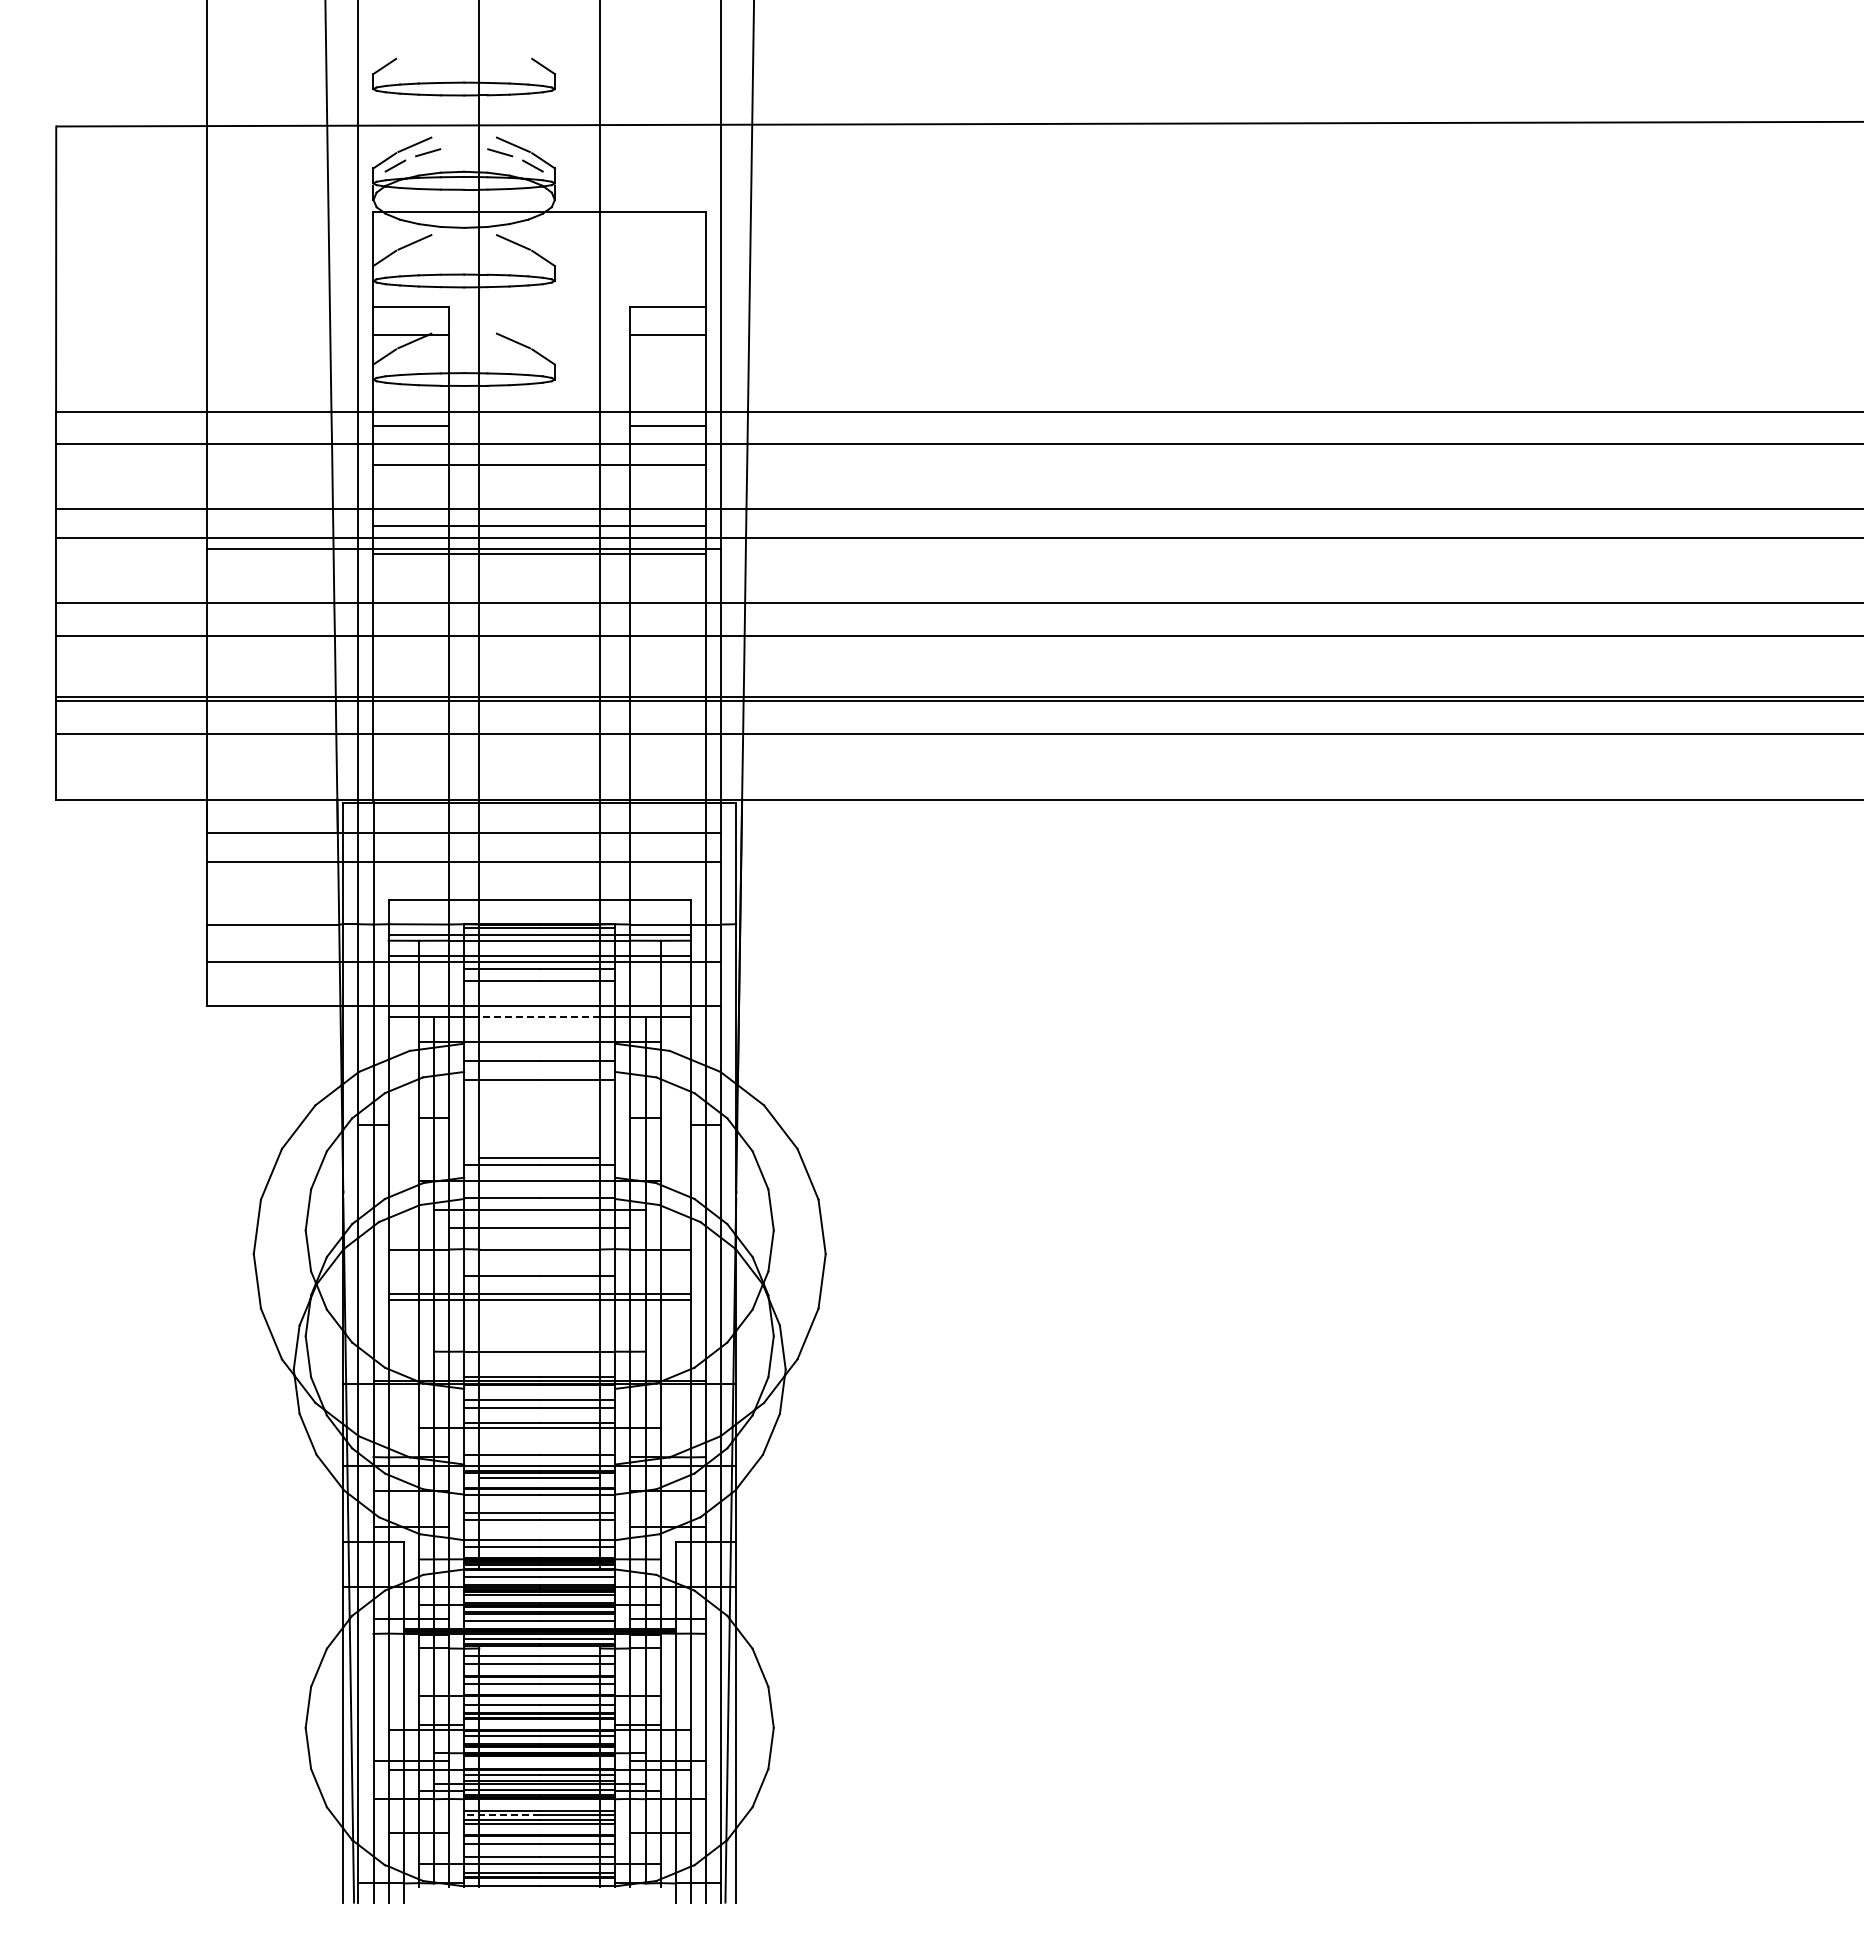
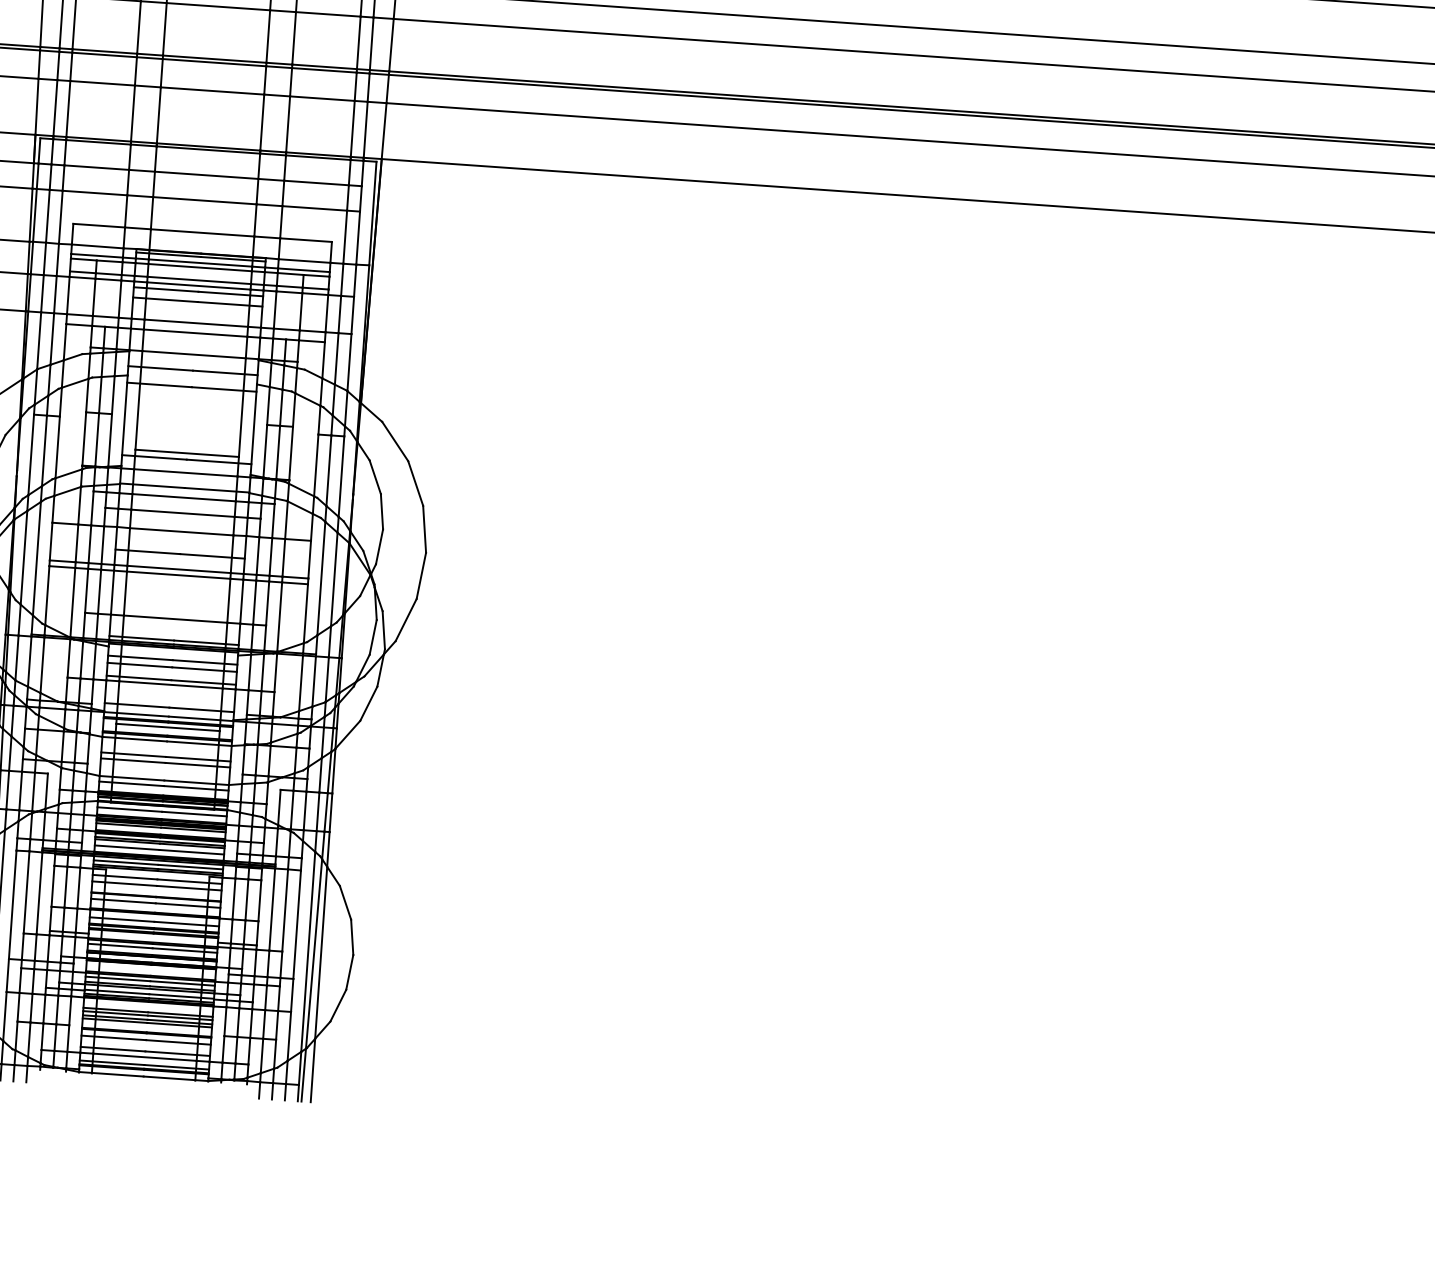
line: (539, 1017) -> (195, 333), dashed -> solid
line: (501, 1815) -> (115, 1013), dashed -> solid

